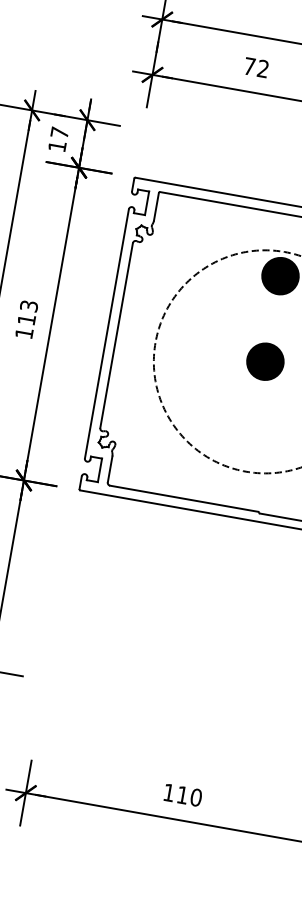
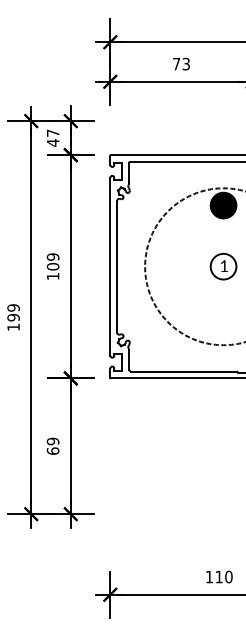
text: (262, 69) -> (185, 64), 72 -> 73
text: (57, 145) -> (53, 142), 17 -> 47
text: (27, 312) -> (52, 261), 113 -> 109
fill: (265, 361) -> (223, 266), removed

